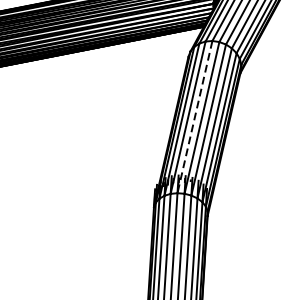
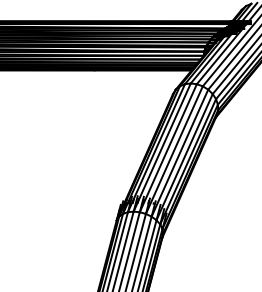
line: (195, 117) -> (168, 148), dashed -> solid

